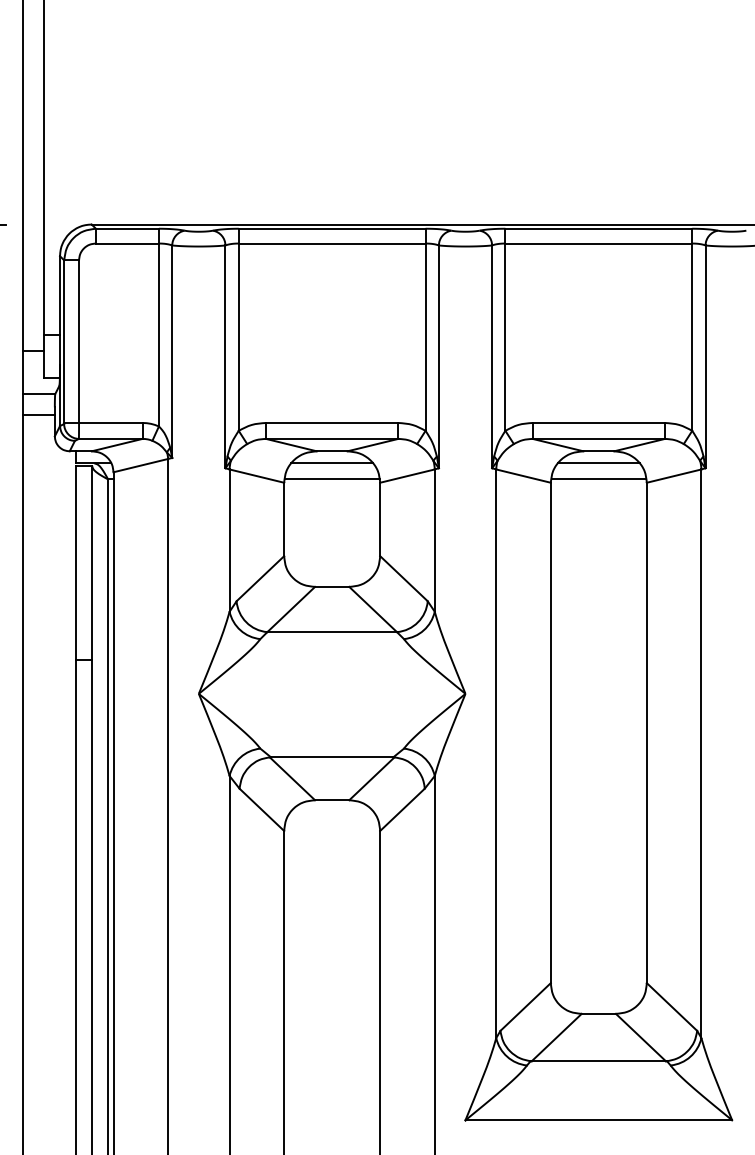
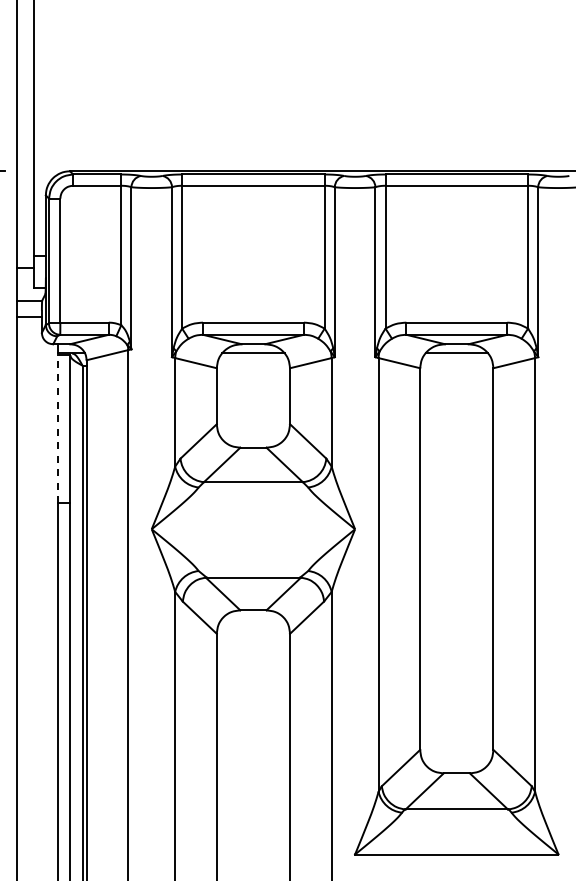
line: (332, 479) -> (253, 365), removed
line: (598, 479) -> (456, 365), removed
line: (76, 563) -> (58, 429), solid -> dashed

